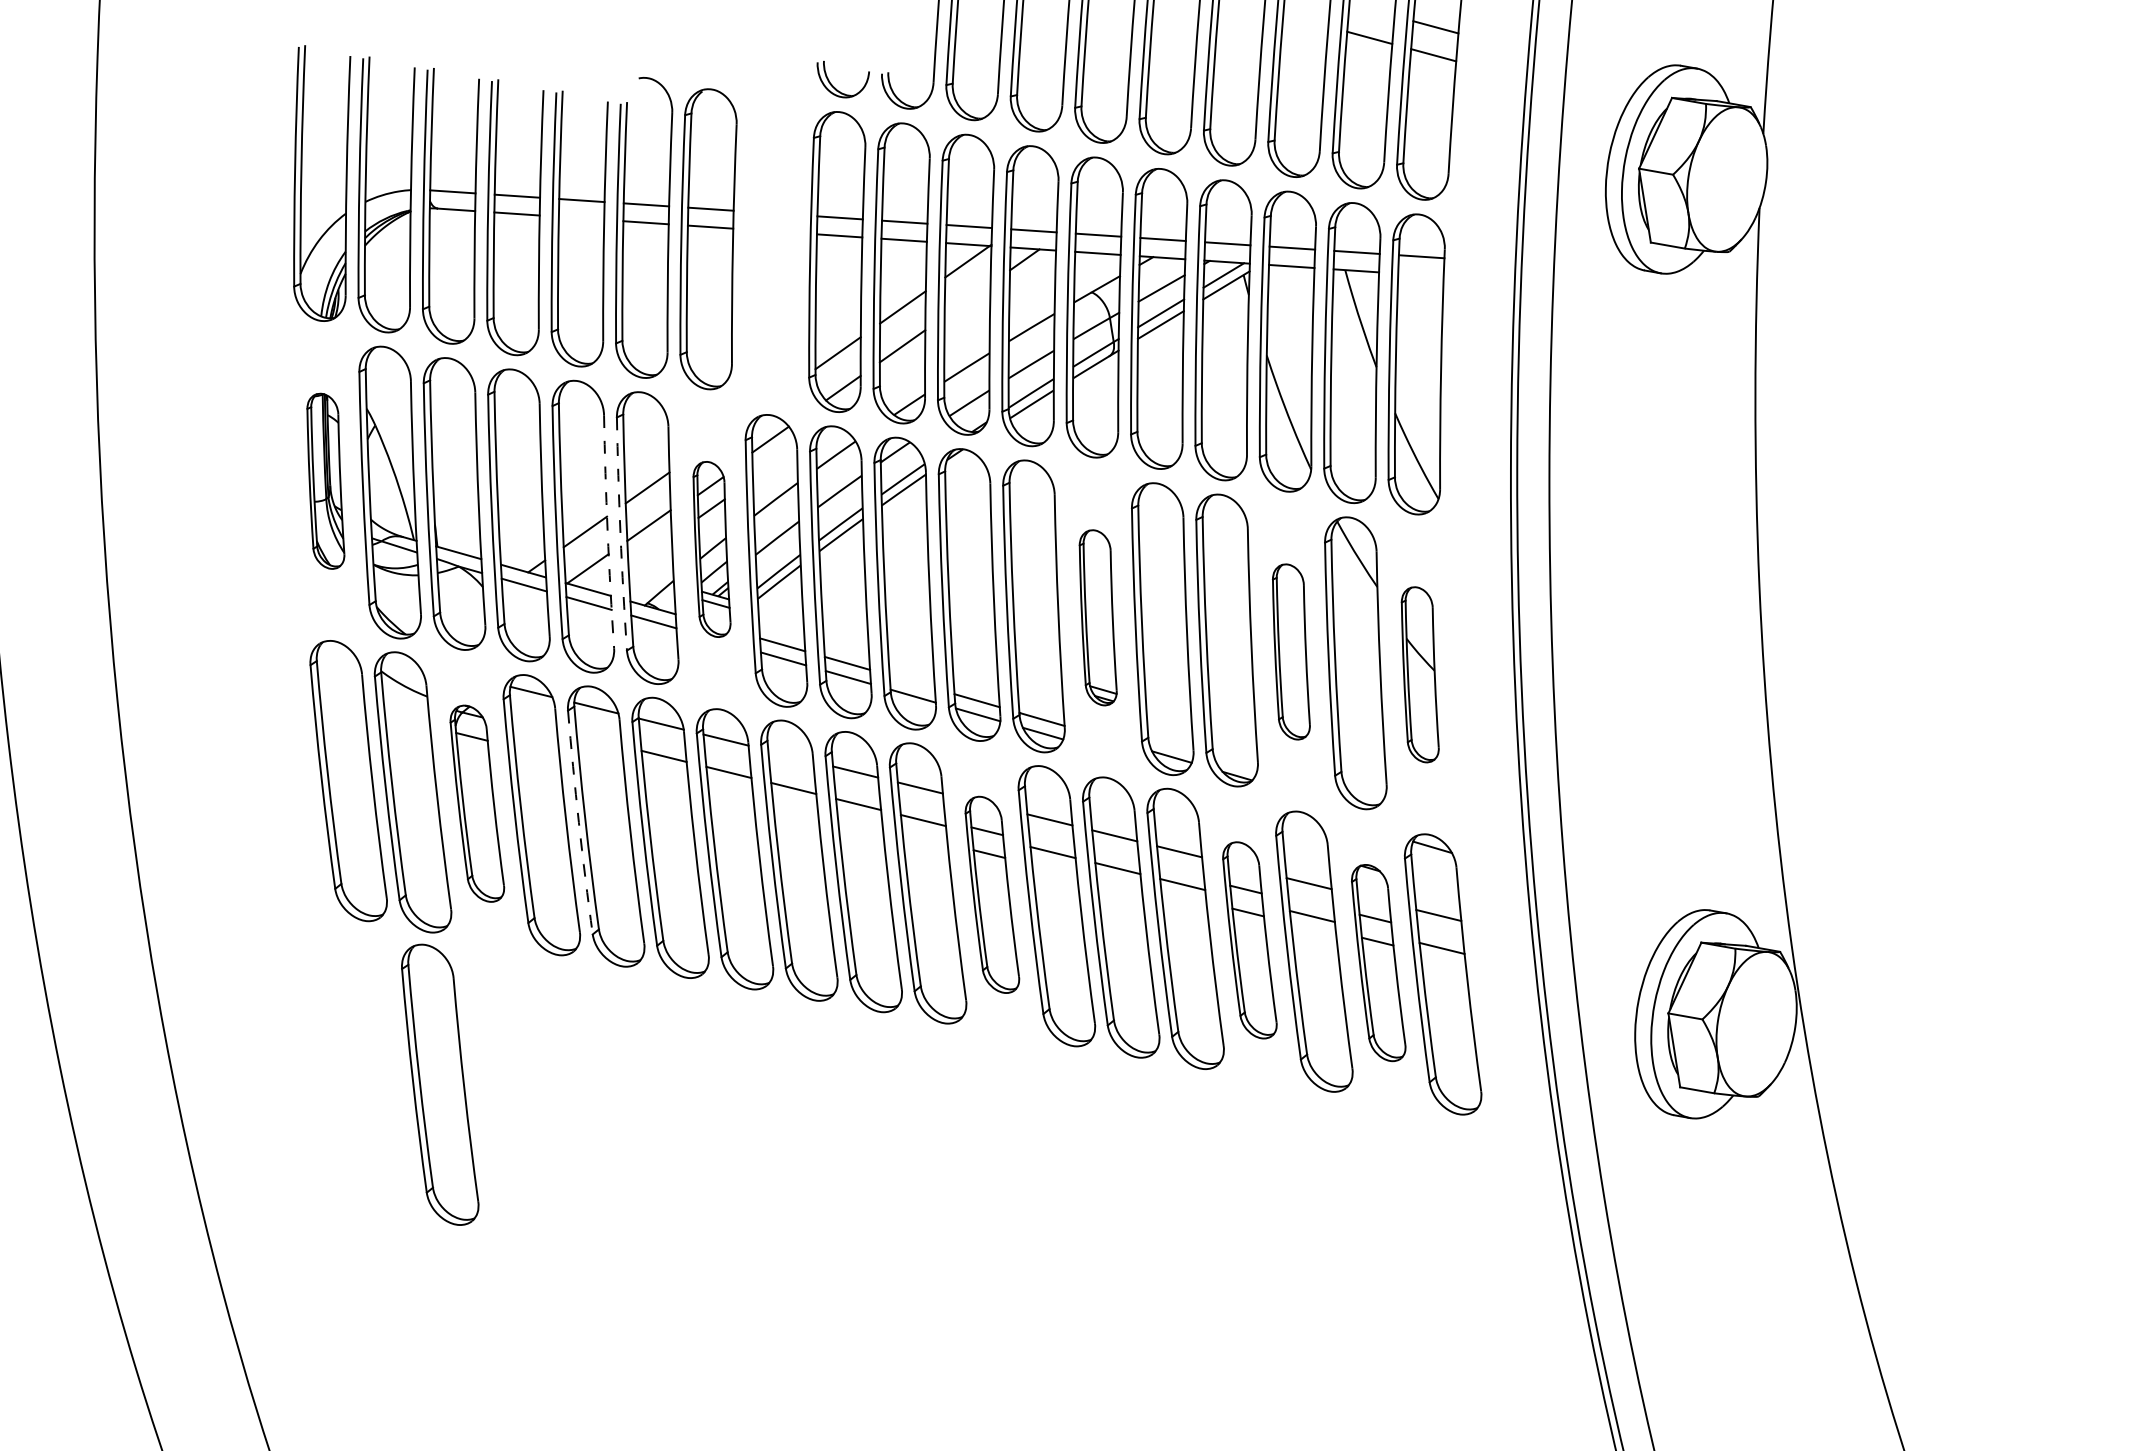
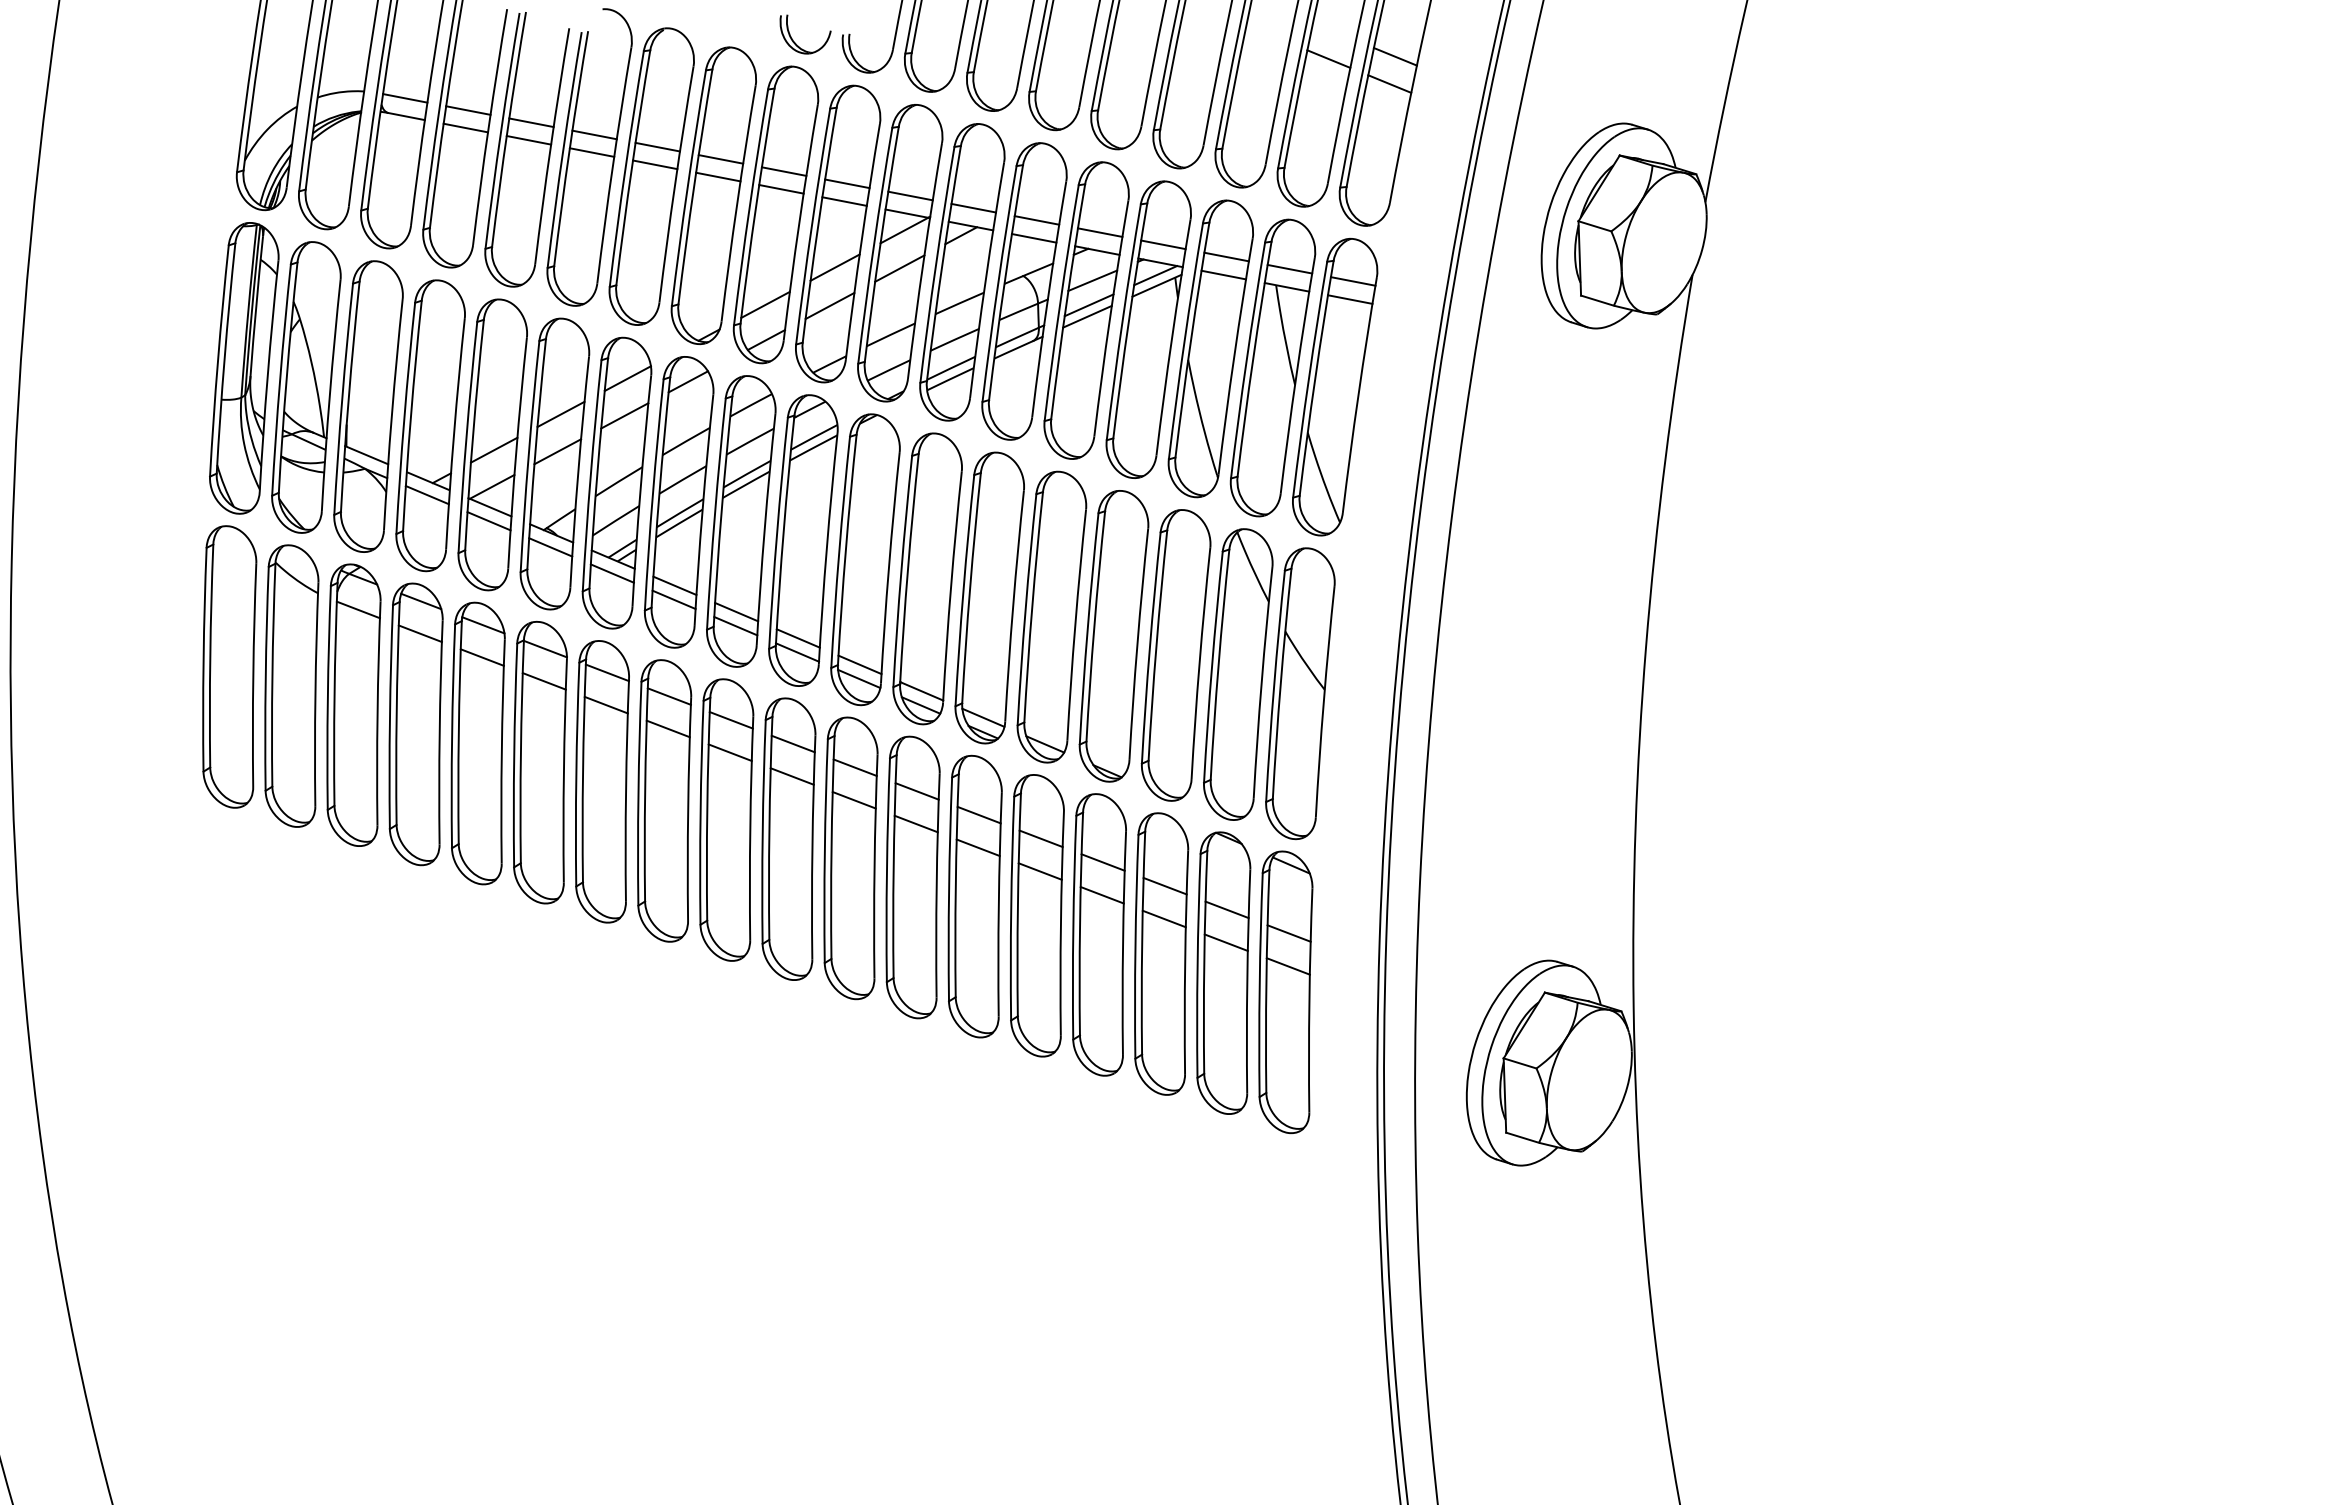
line: (581, 218) -> (528, 140), added
part: (772, 250) -> (713, 195), added
line: (1421, 275) -> (1350, 299), added
line: (967, 300) -> (899, 268), added
part: (326, 481) -> (244, 368), size x1.67
arc: (607, 531) -> (516, 452), dashed -> solid
arc: (620, 533) -> (528, 456), dashed -> solid
part: (711, 548) -> (616, 482), size x1.67
part: (1098, 617) -> (989, 597), size x1.67
part: (1290, 652) -> (1175, 655), size x1.67
part: (1420, 674) -> (1300, 693), size x1.67
line: (911, 682) -> (797, 638), added
line: (533, 724) -> (419, 633), added
line: (598, 740) -> (481, 657), added
line: (789, 756) -> (668, 696), added
part: (476, 803) -> (353, 704), size x1.43
arc: (579, 822) -> (452, 736), dashed -> solid
part: (991, 895) -> (850, 858), size x1.43
part: (1249, 940) -> (1099, 934), size x1.43
part: (1378, 962) -> (1223, 972), size x1.43
part: (439, 1084) -> (282, 977), removed

